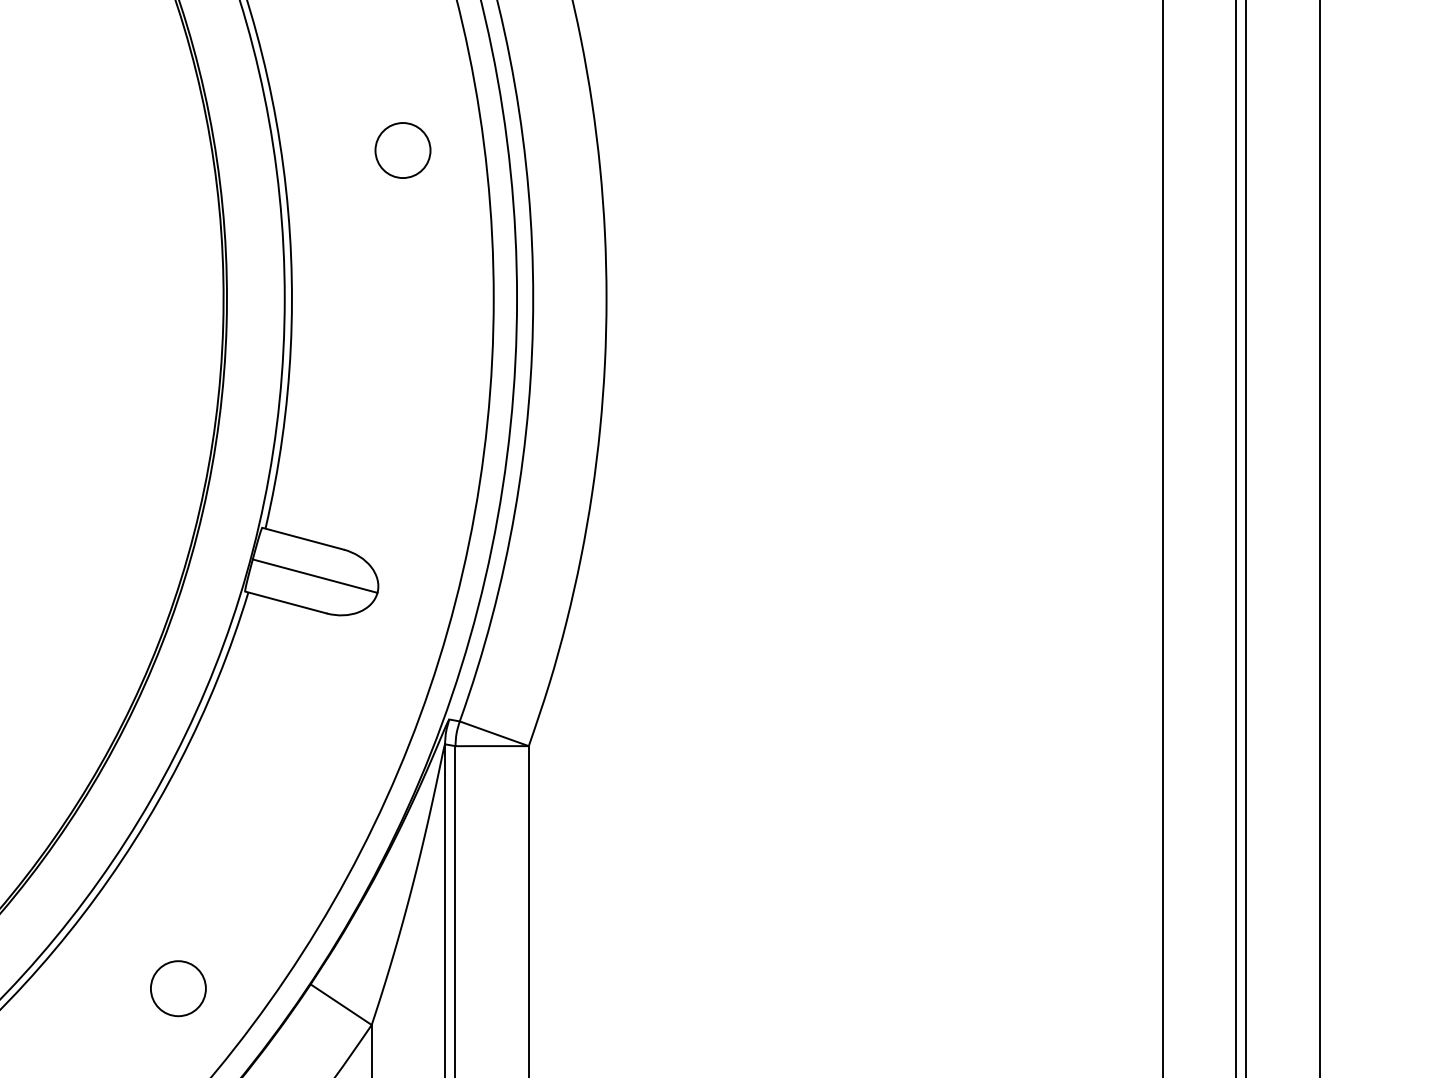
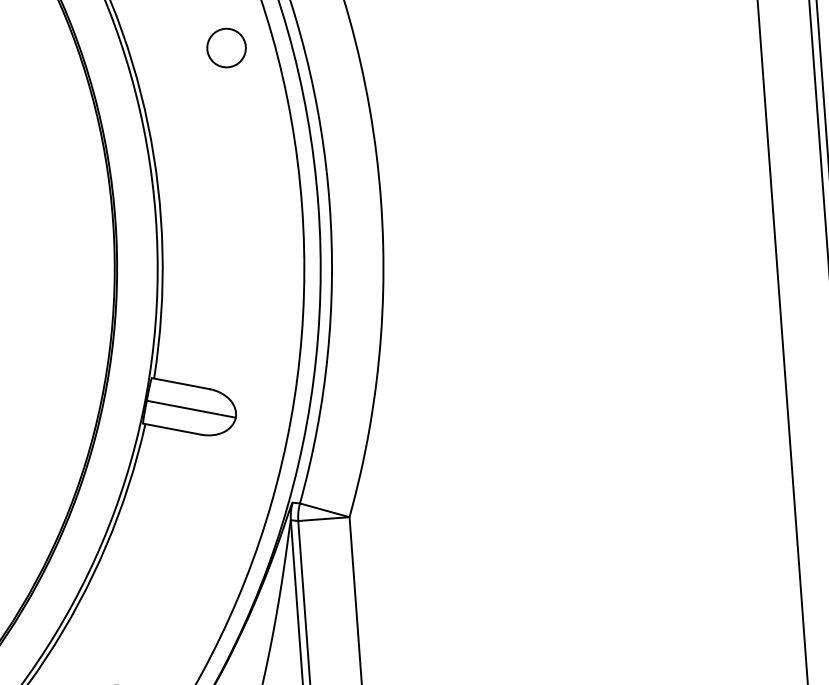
circle: (402, 150) -> (226, 48), moved

